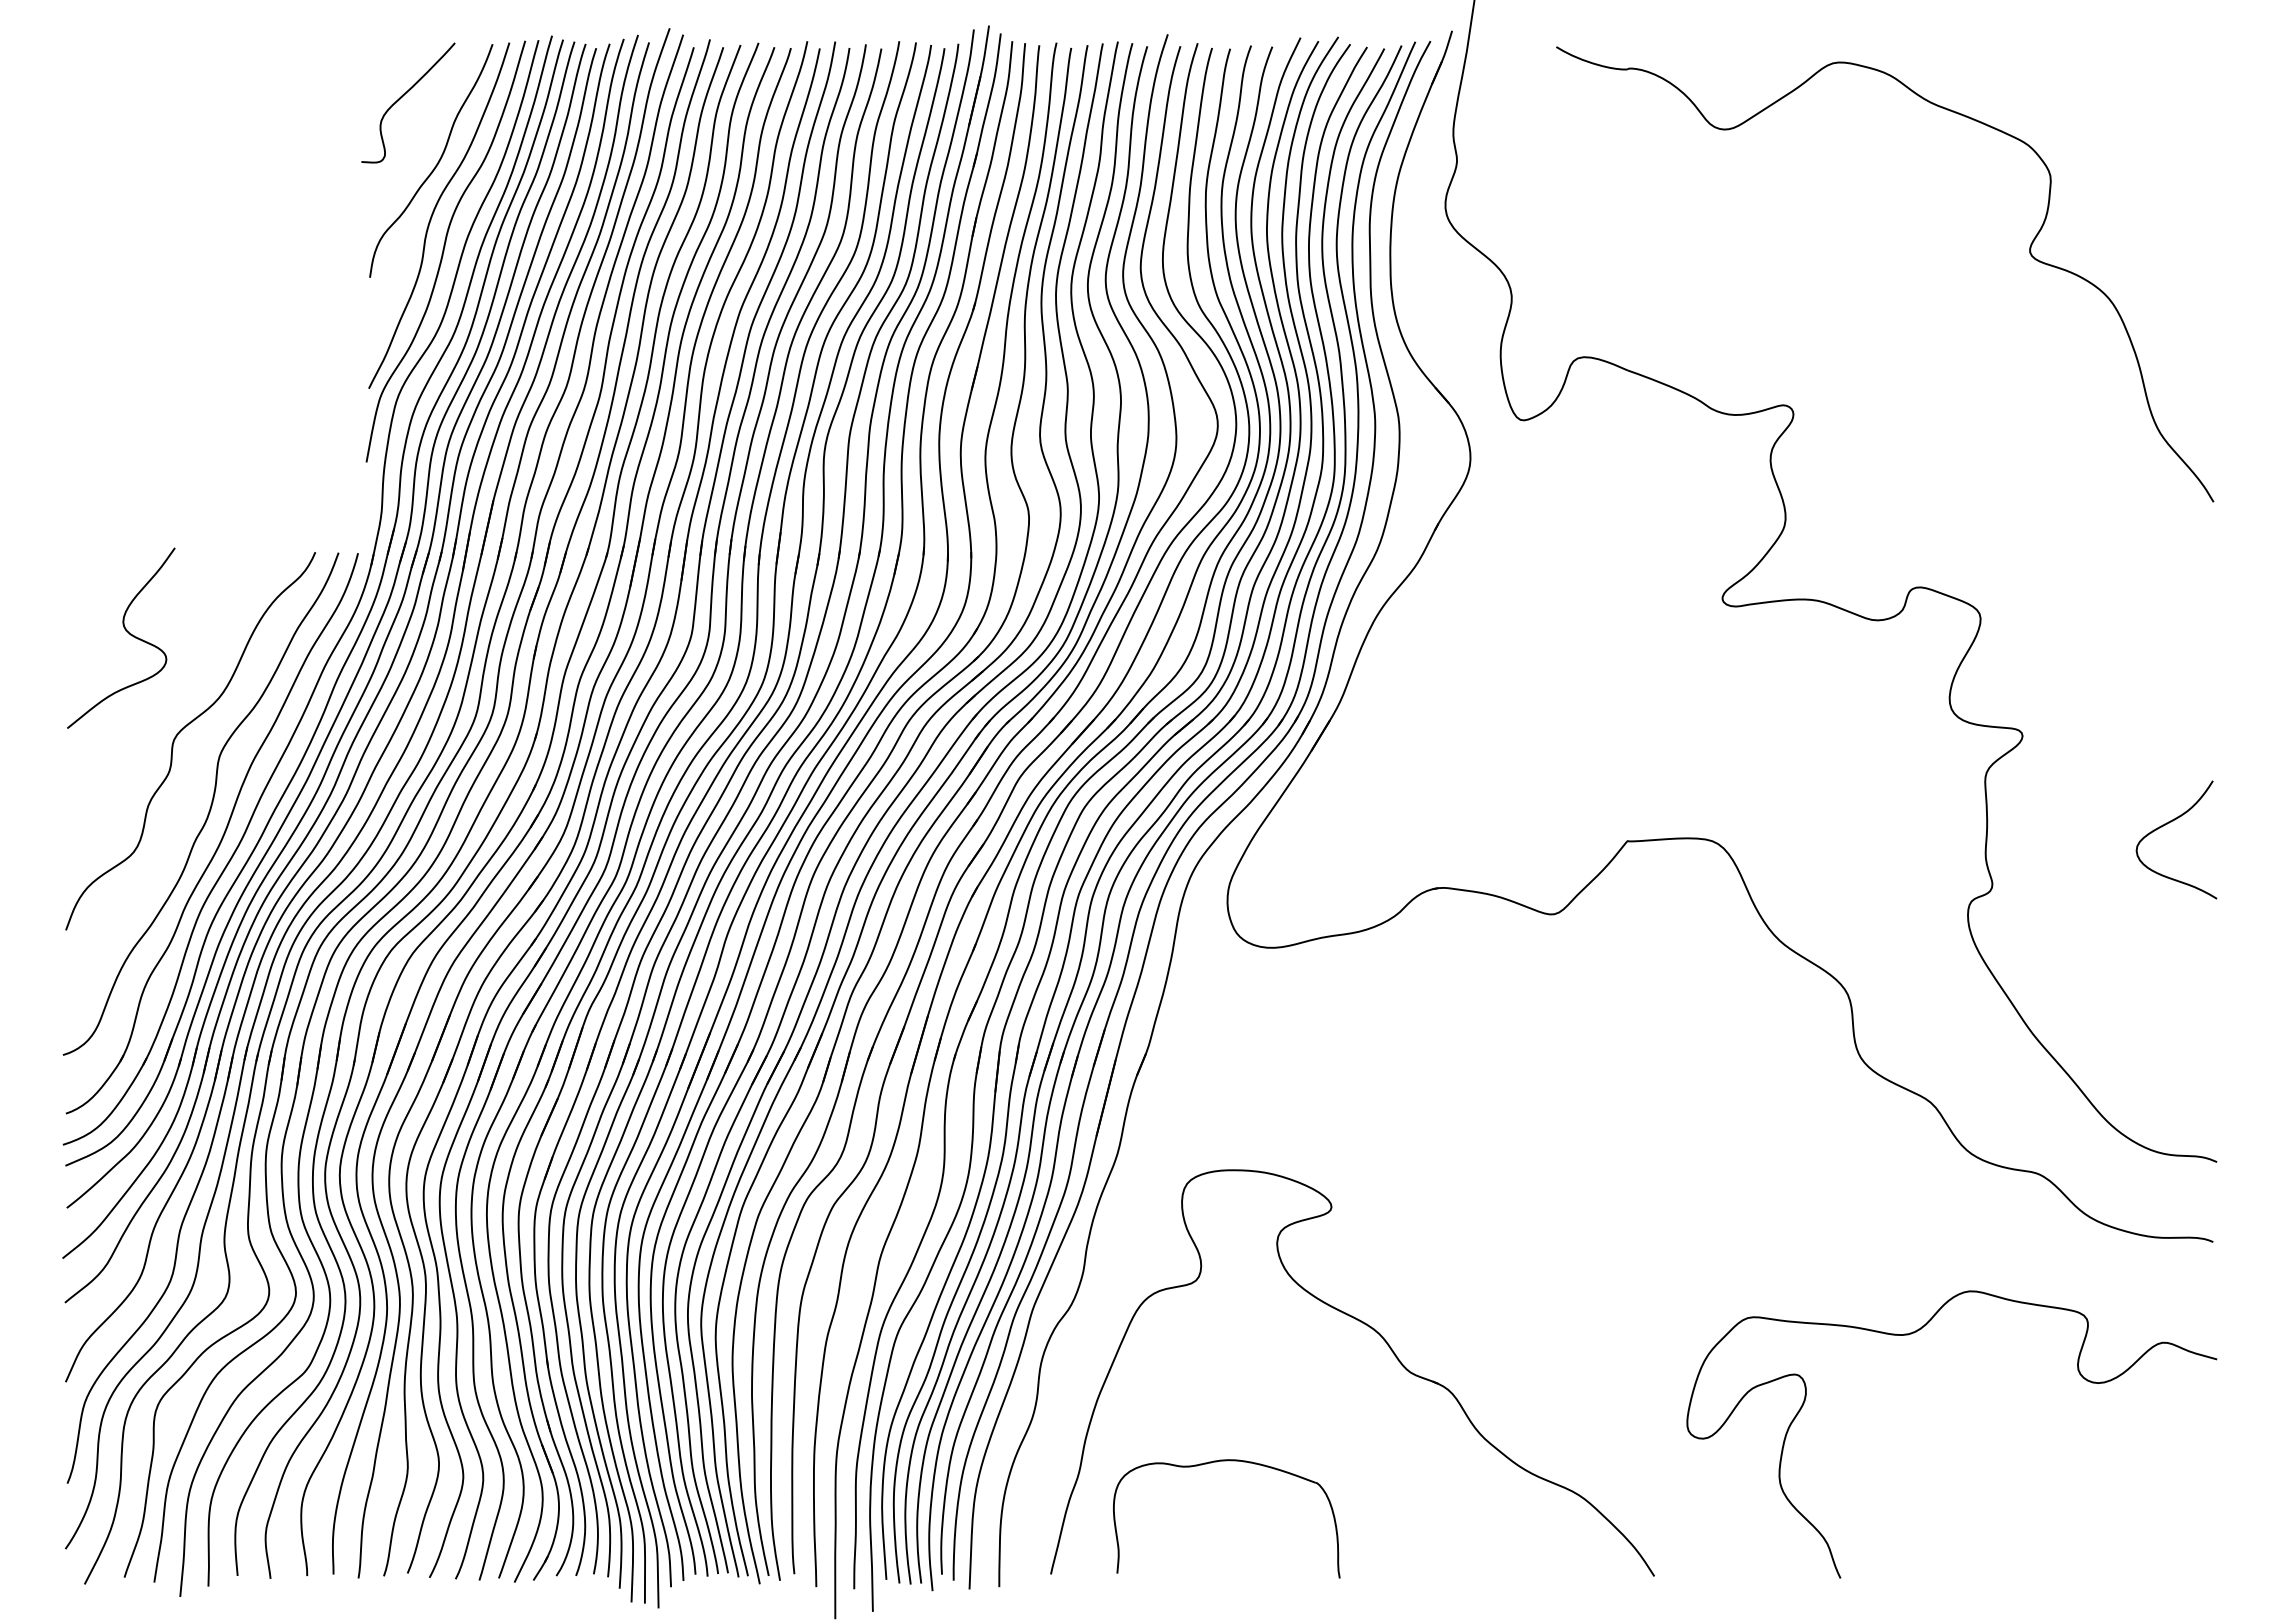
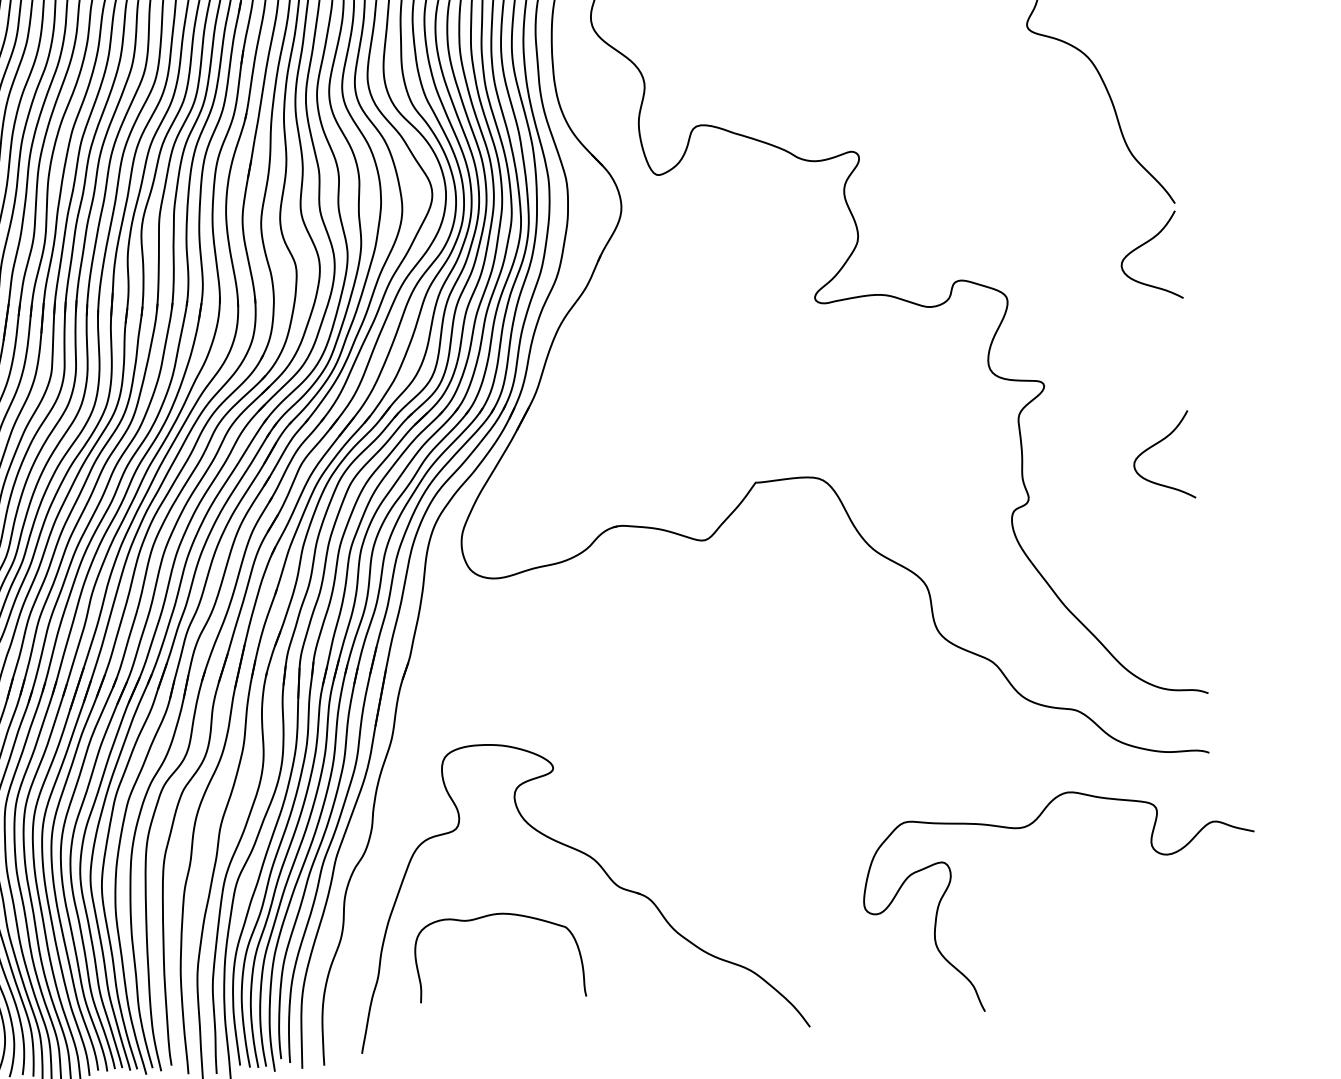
curve: (2169, 554) -> (1144, 244), added
curve: (1914, 1333) -> (1028, 826), moved
part: (1216, 1462) -> (489, 916), moved

